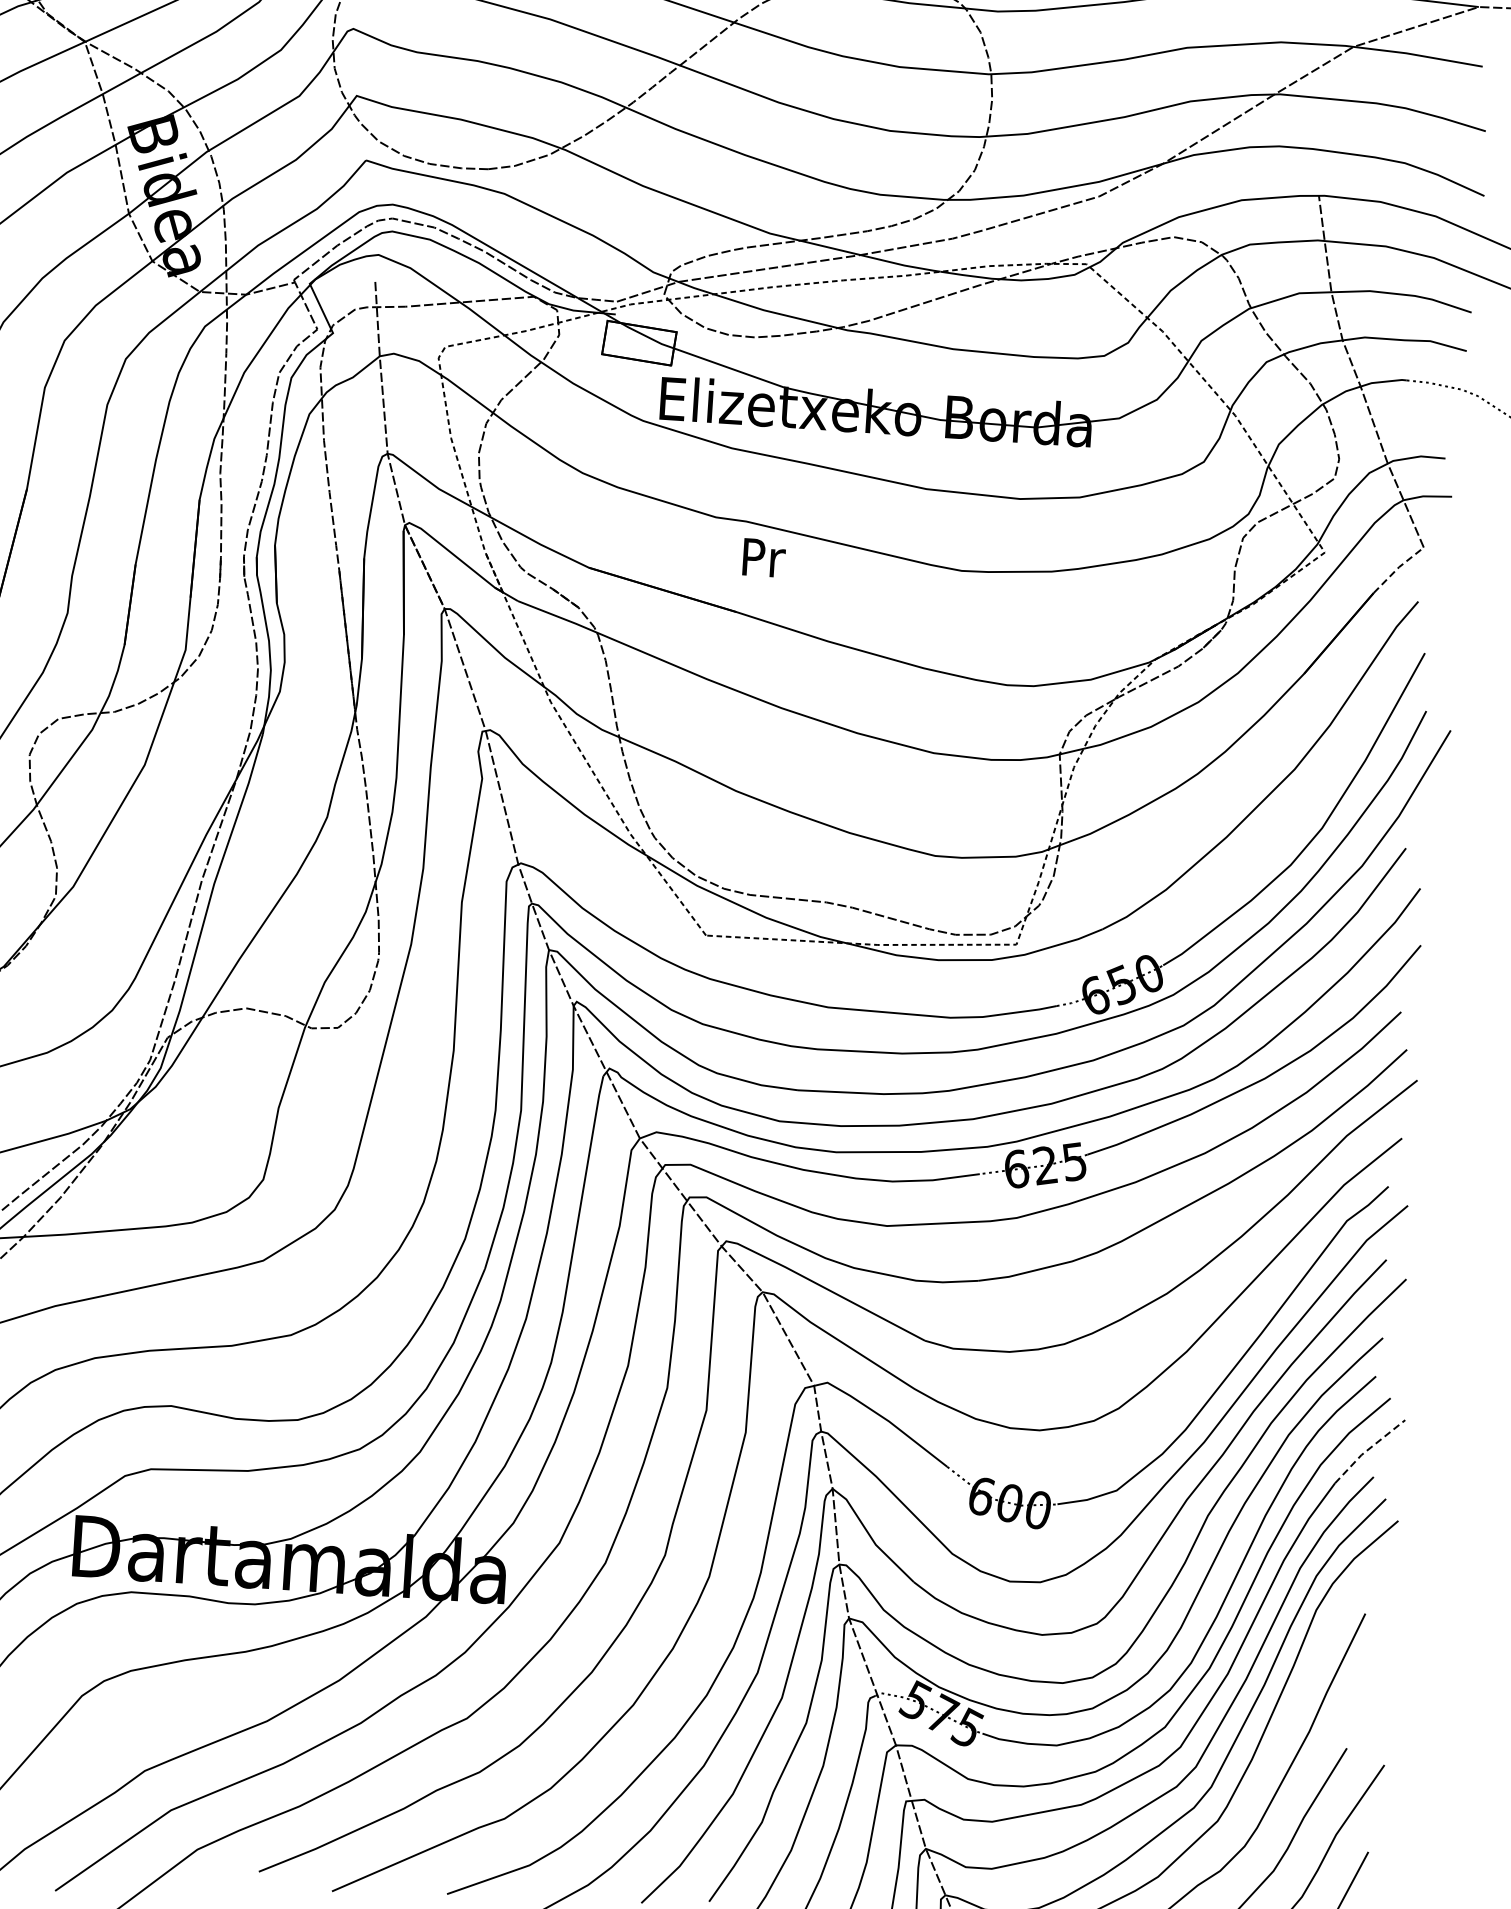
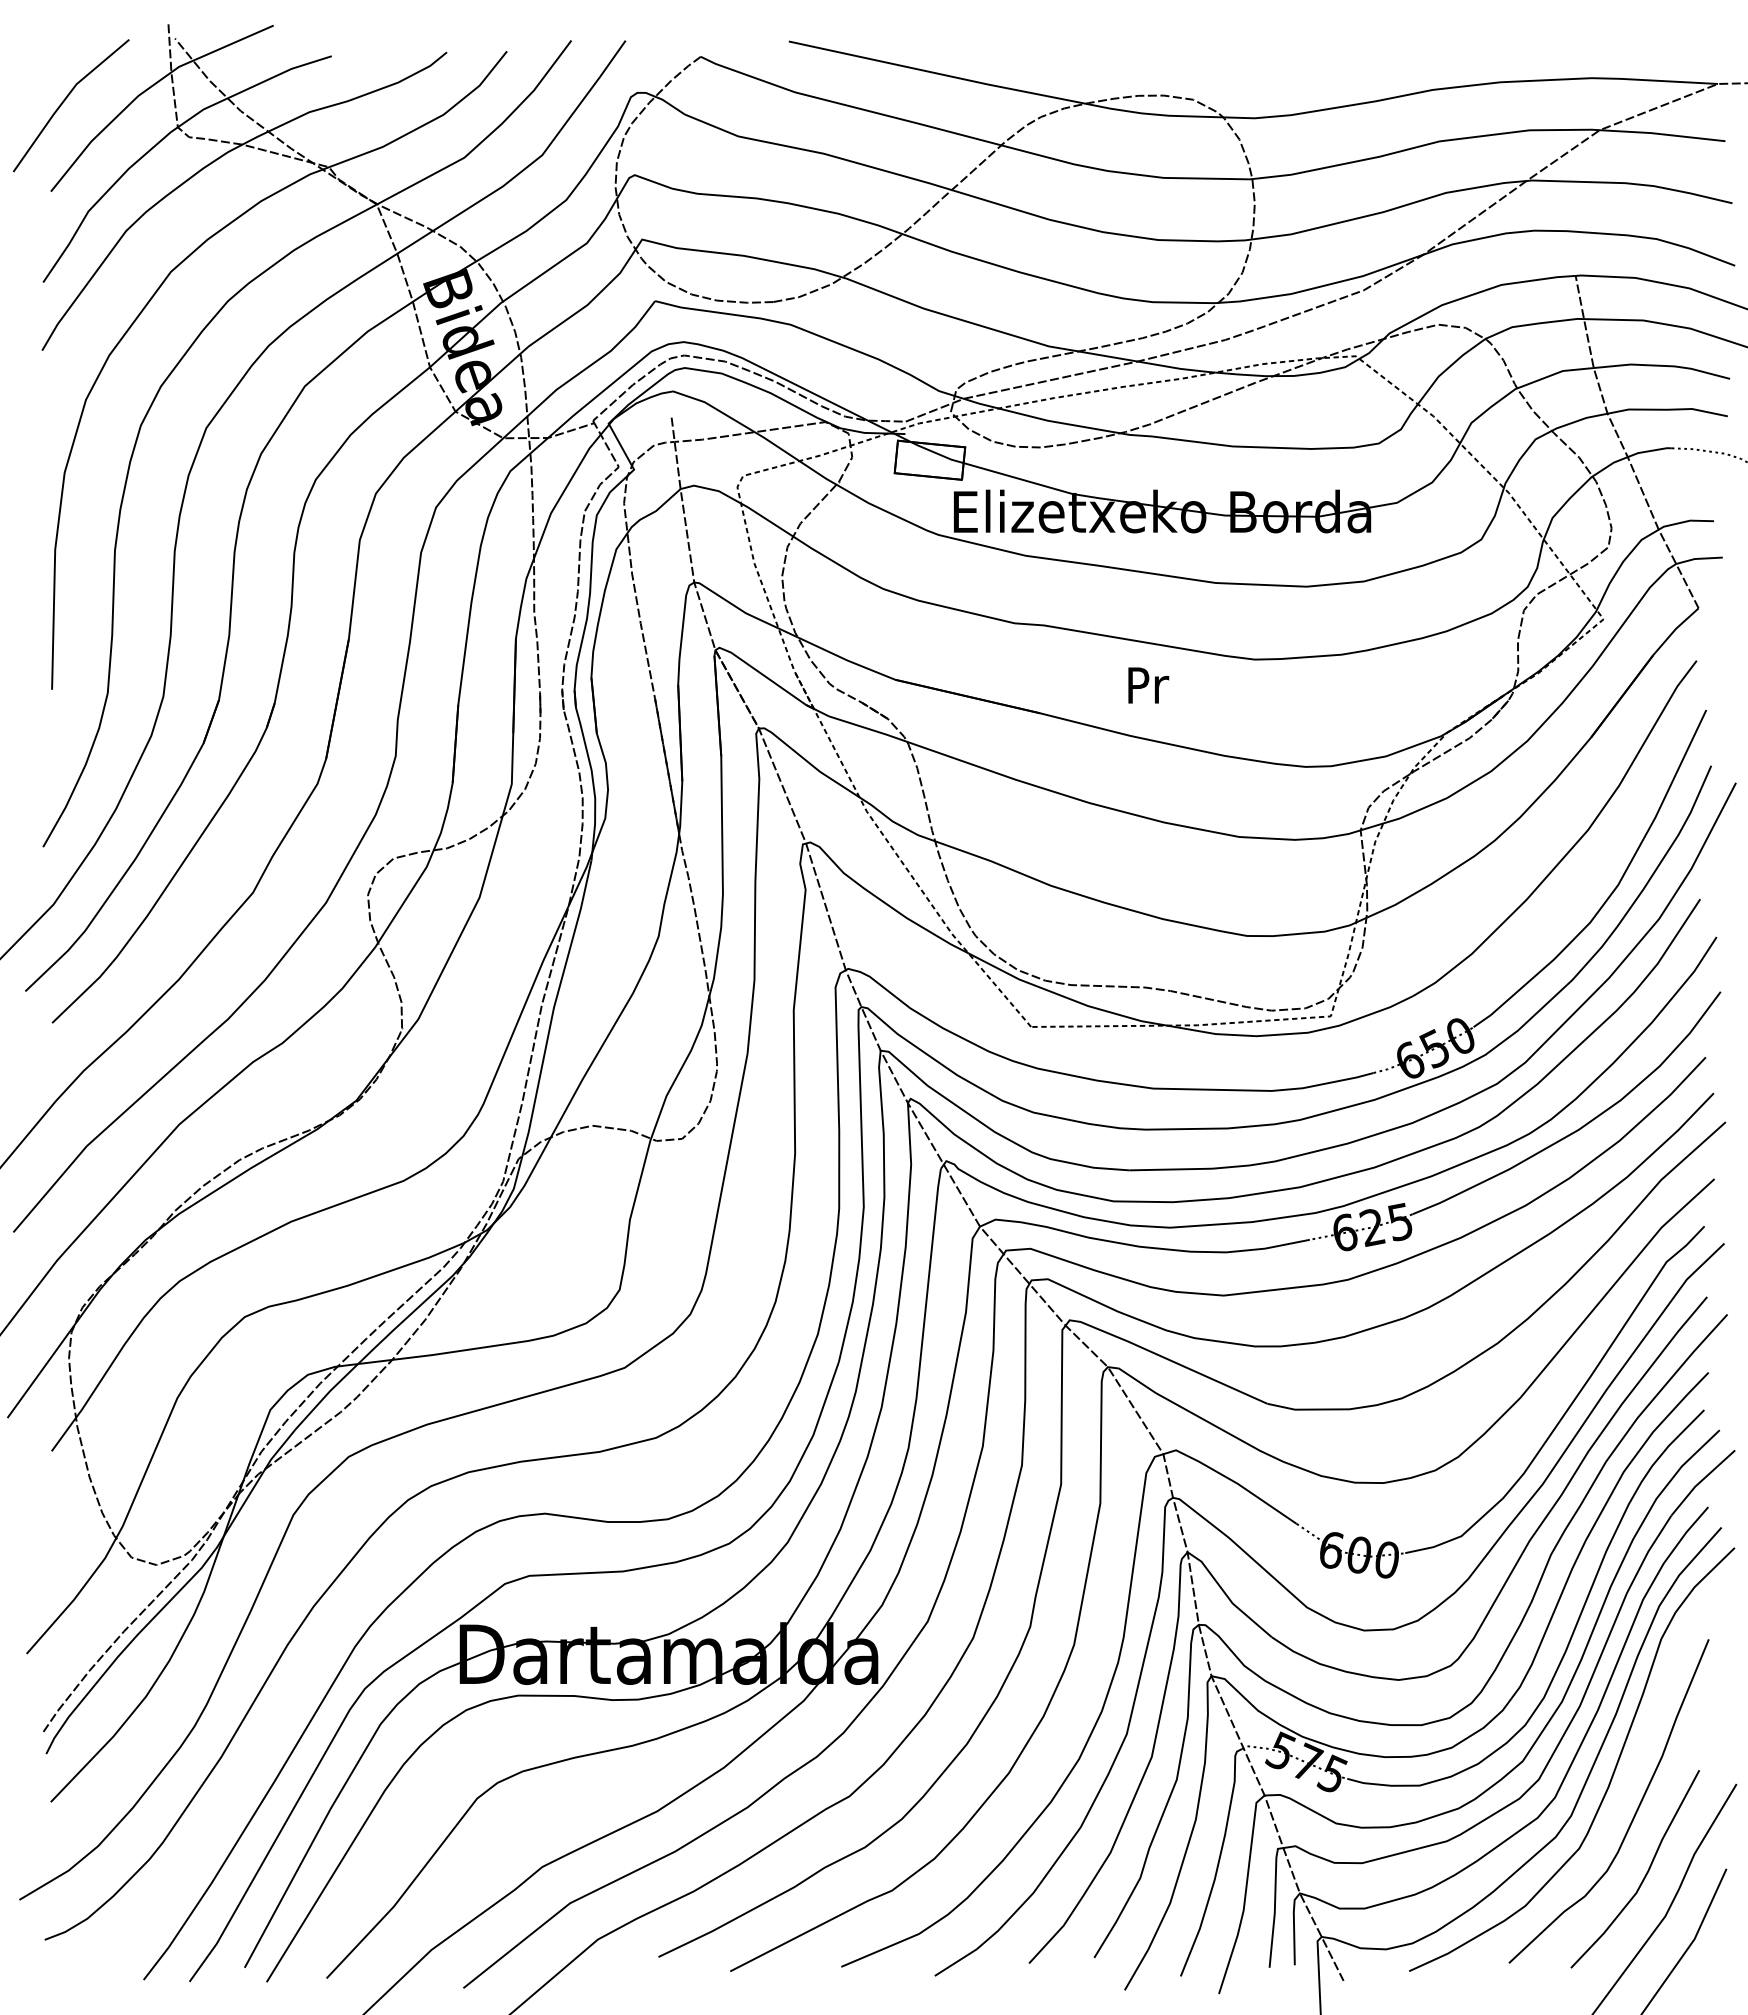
text: (764, 558) -> (1148, 685), moved
line: (1398, 567) -> (1675, 629), dashed -> solid
line: (1367, 1449) -> (1700, 1481), dashed -> solid

